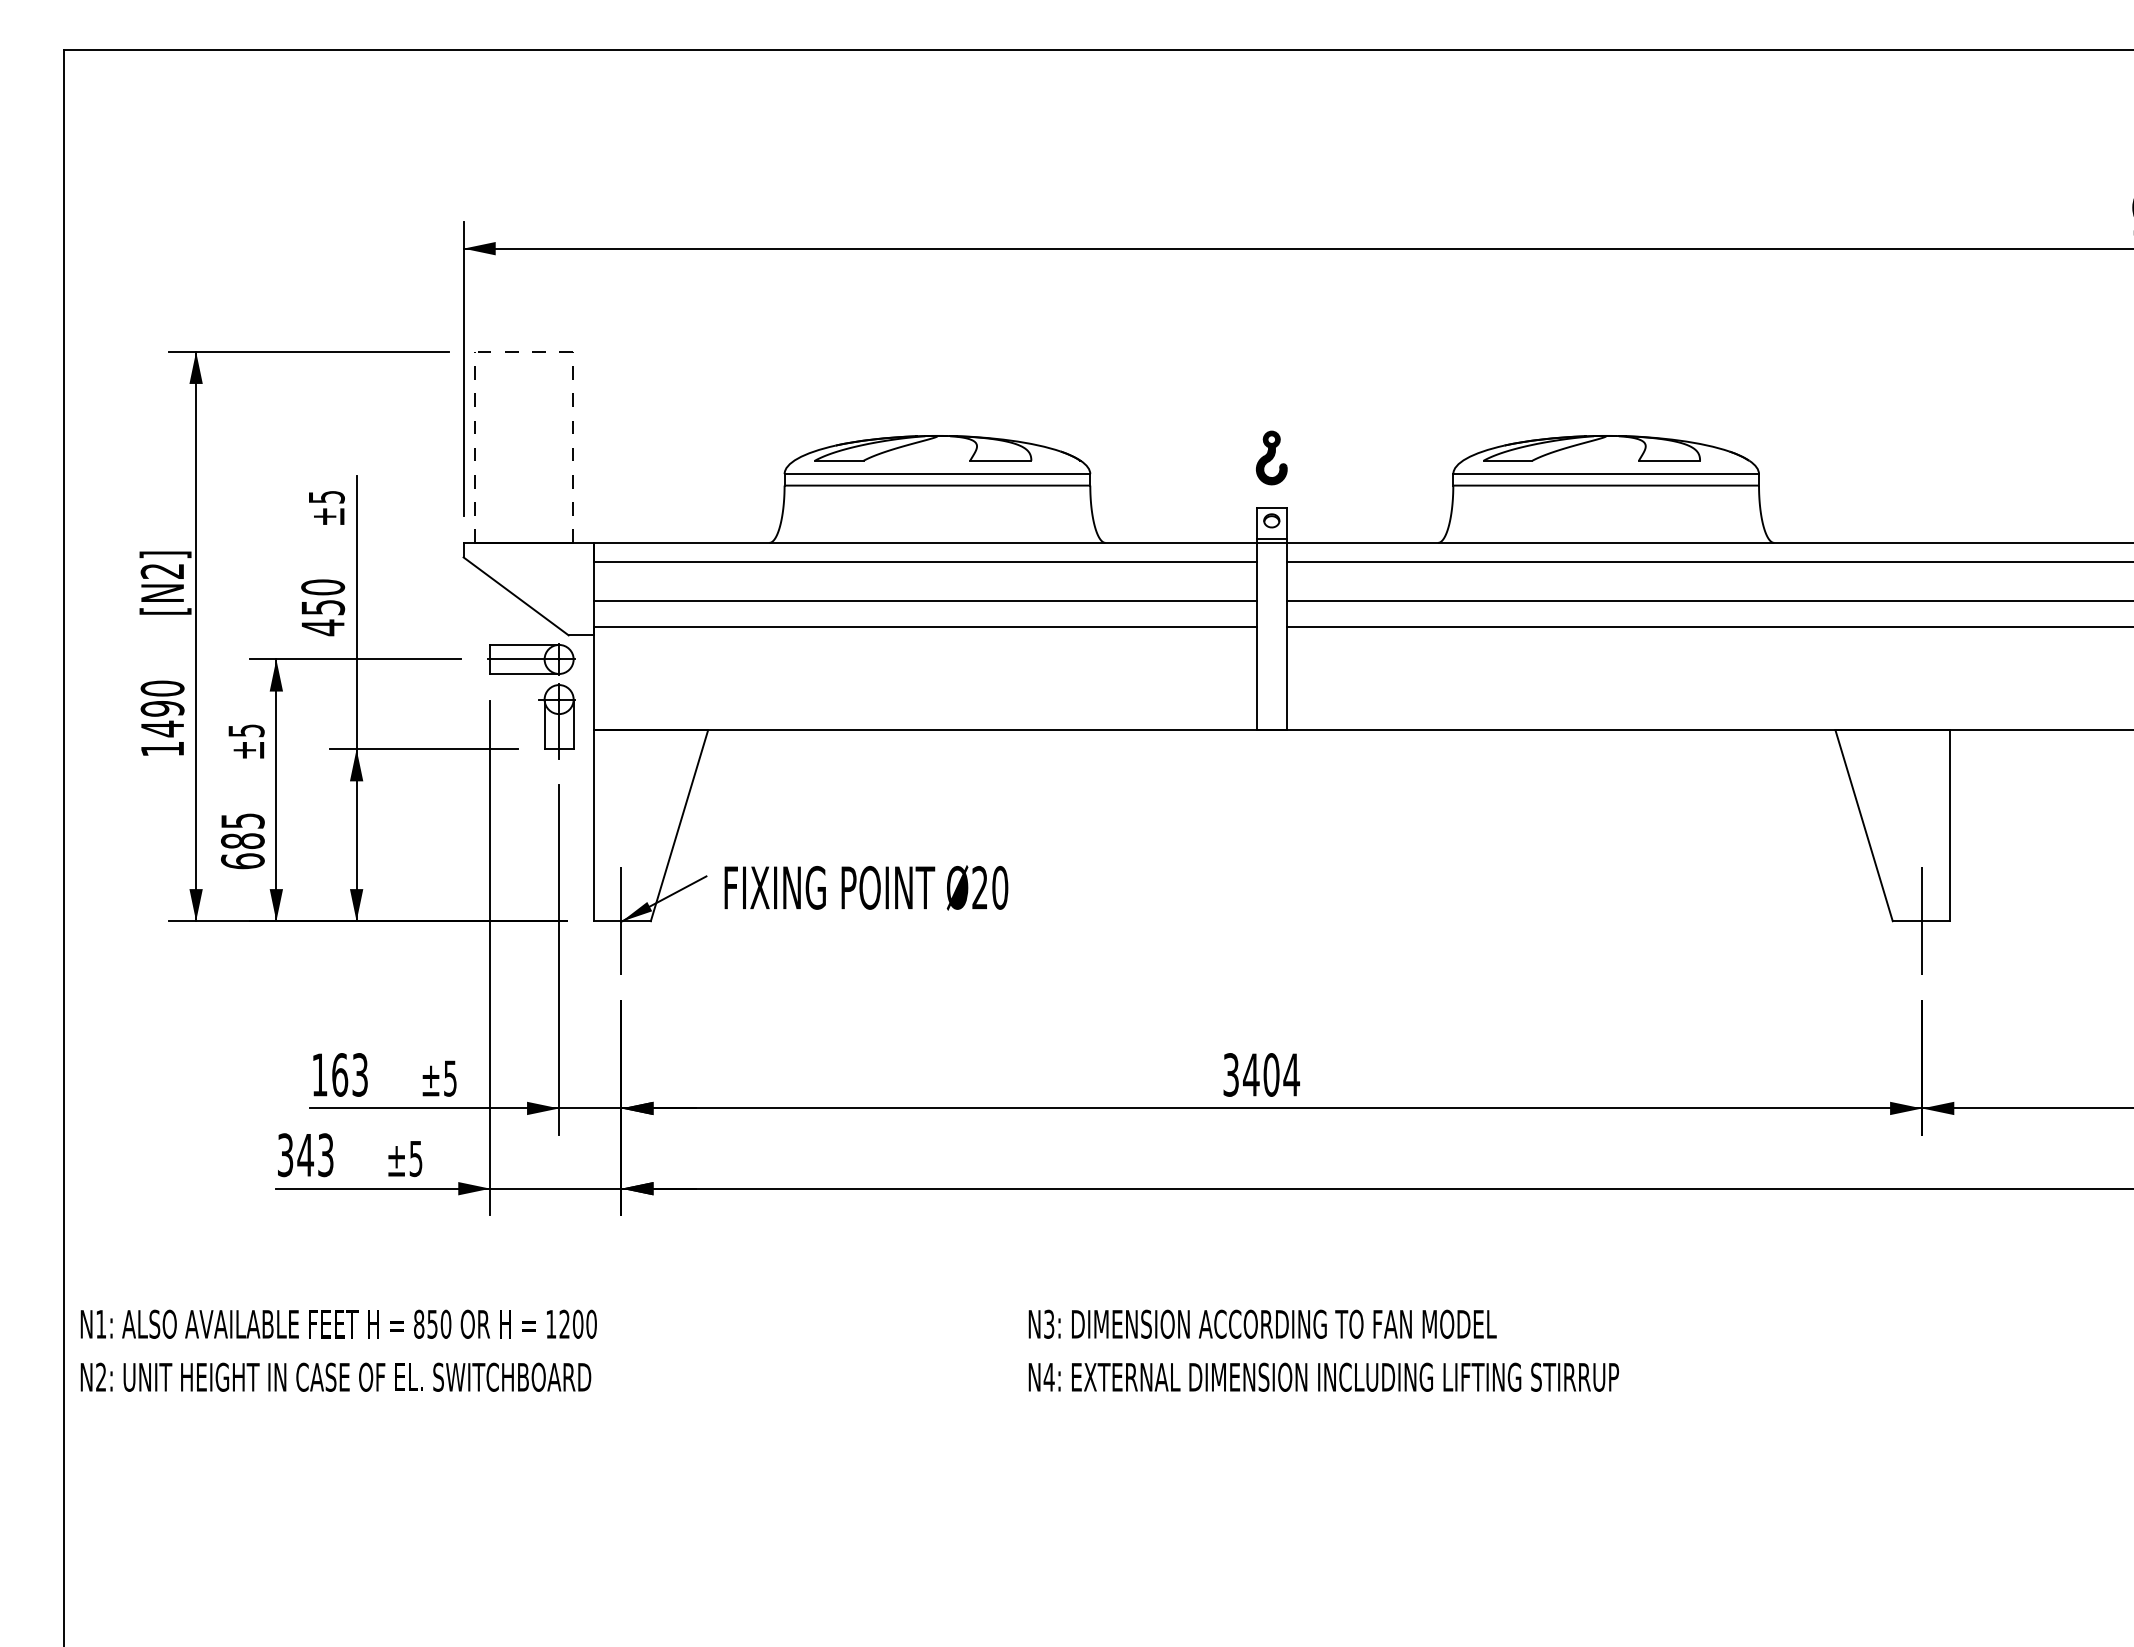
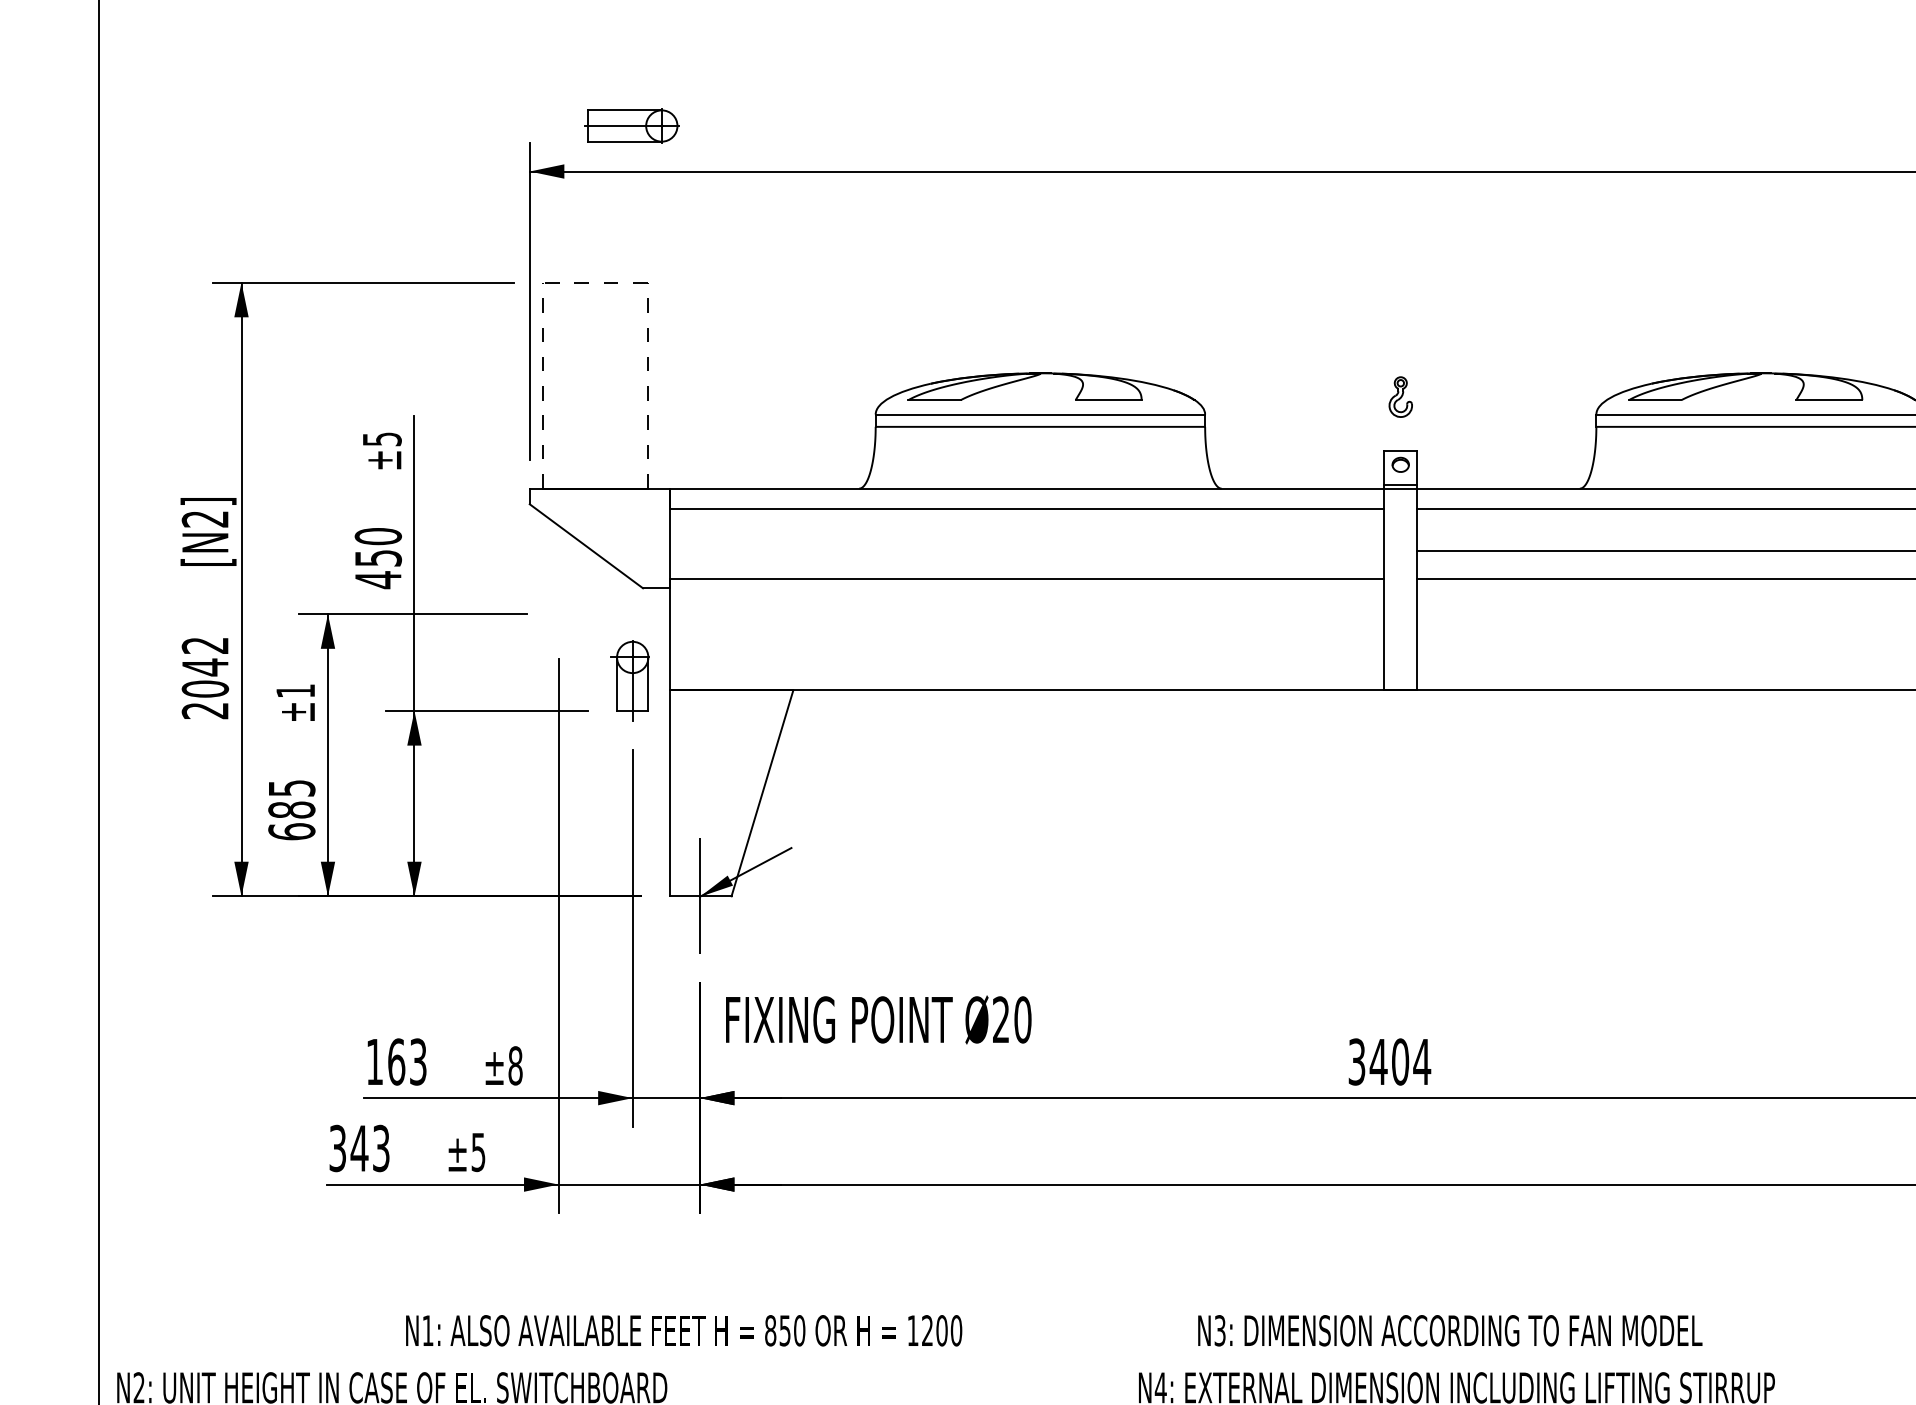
part: (1271, 457) -> (1400, 396), size x0.7
line: (924, 600) -> (1026, 550), removed
part: (531, 659) -> (632, 126), moved
text: (162, 718) -> (205, 677), 1490 -> 2042
text: (246, 730) -> (295, 690), ±5 -> ±1
text: (866, 887) -> (878, 1019), moved
text: (450, 1078) -> (515, 1065), ±5 -> ±8
text: (338, 1323) -> (683, 1329), moved
text: (1262, 1323) -> (1450, 1329), moved

